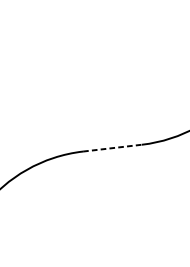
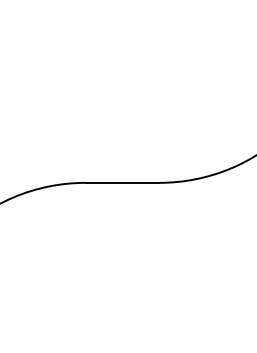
line: (112, 147) -> (122, 182), dashed -> solid

